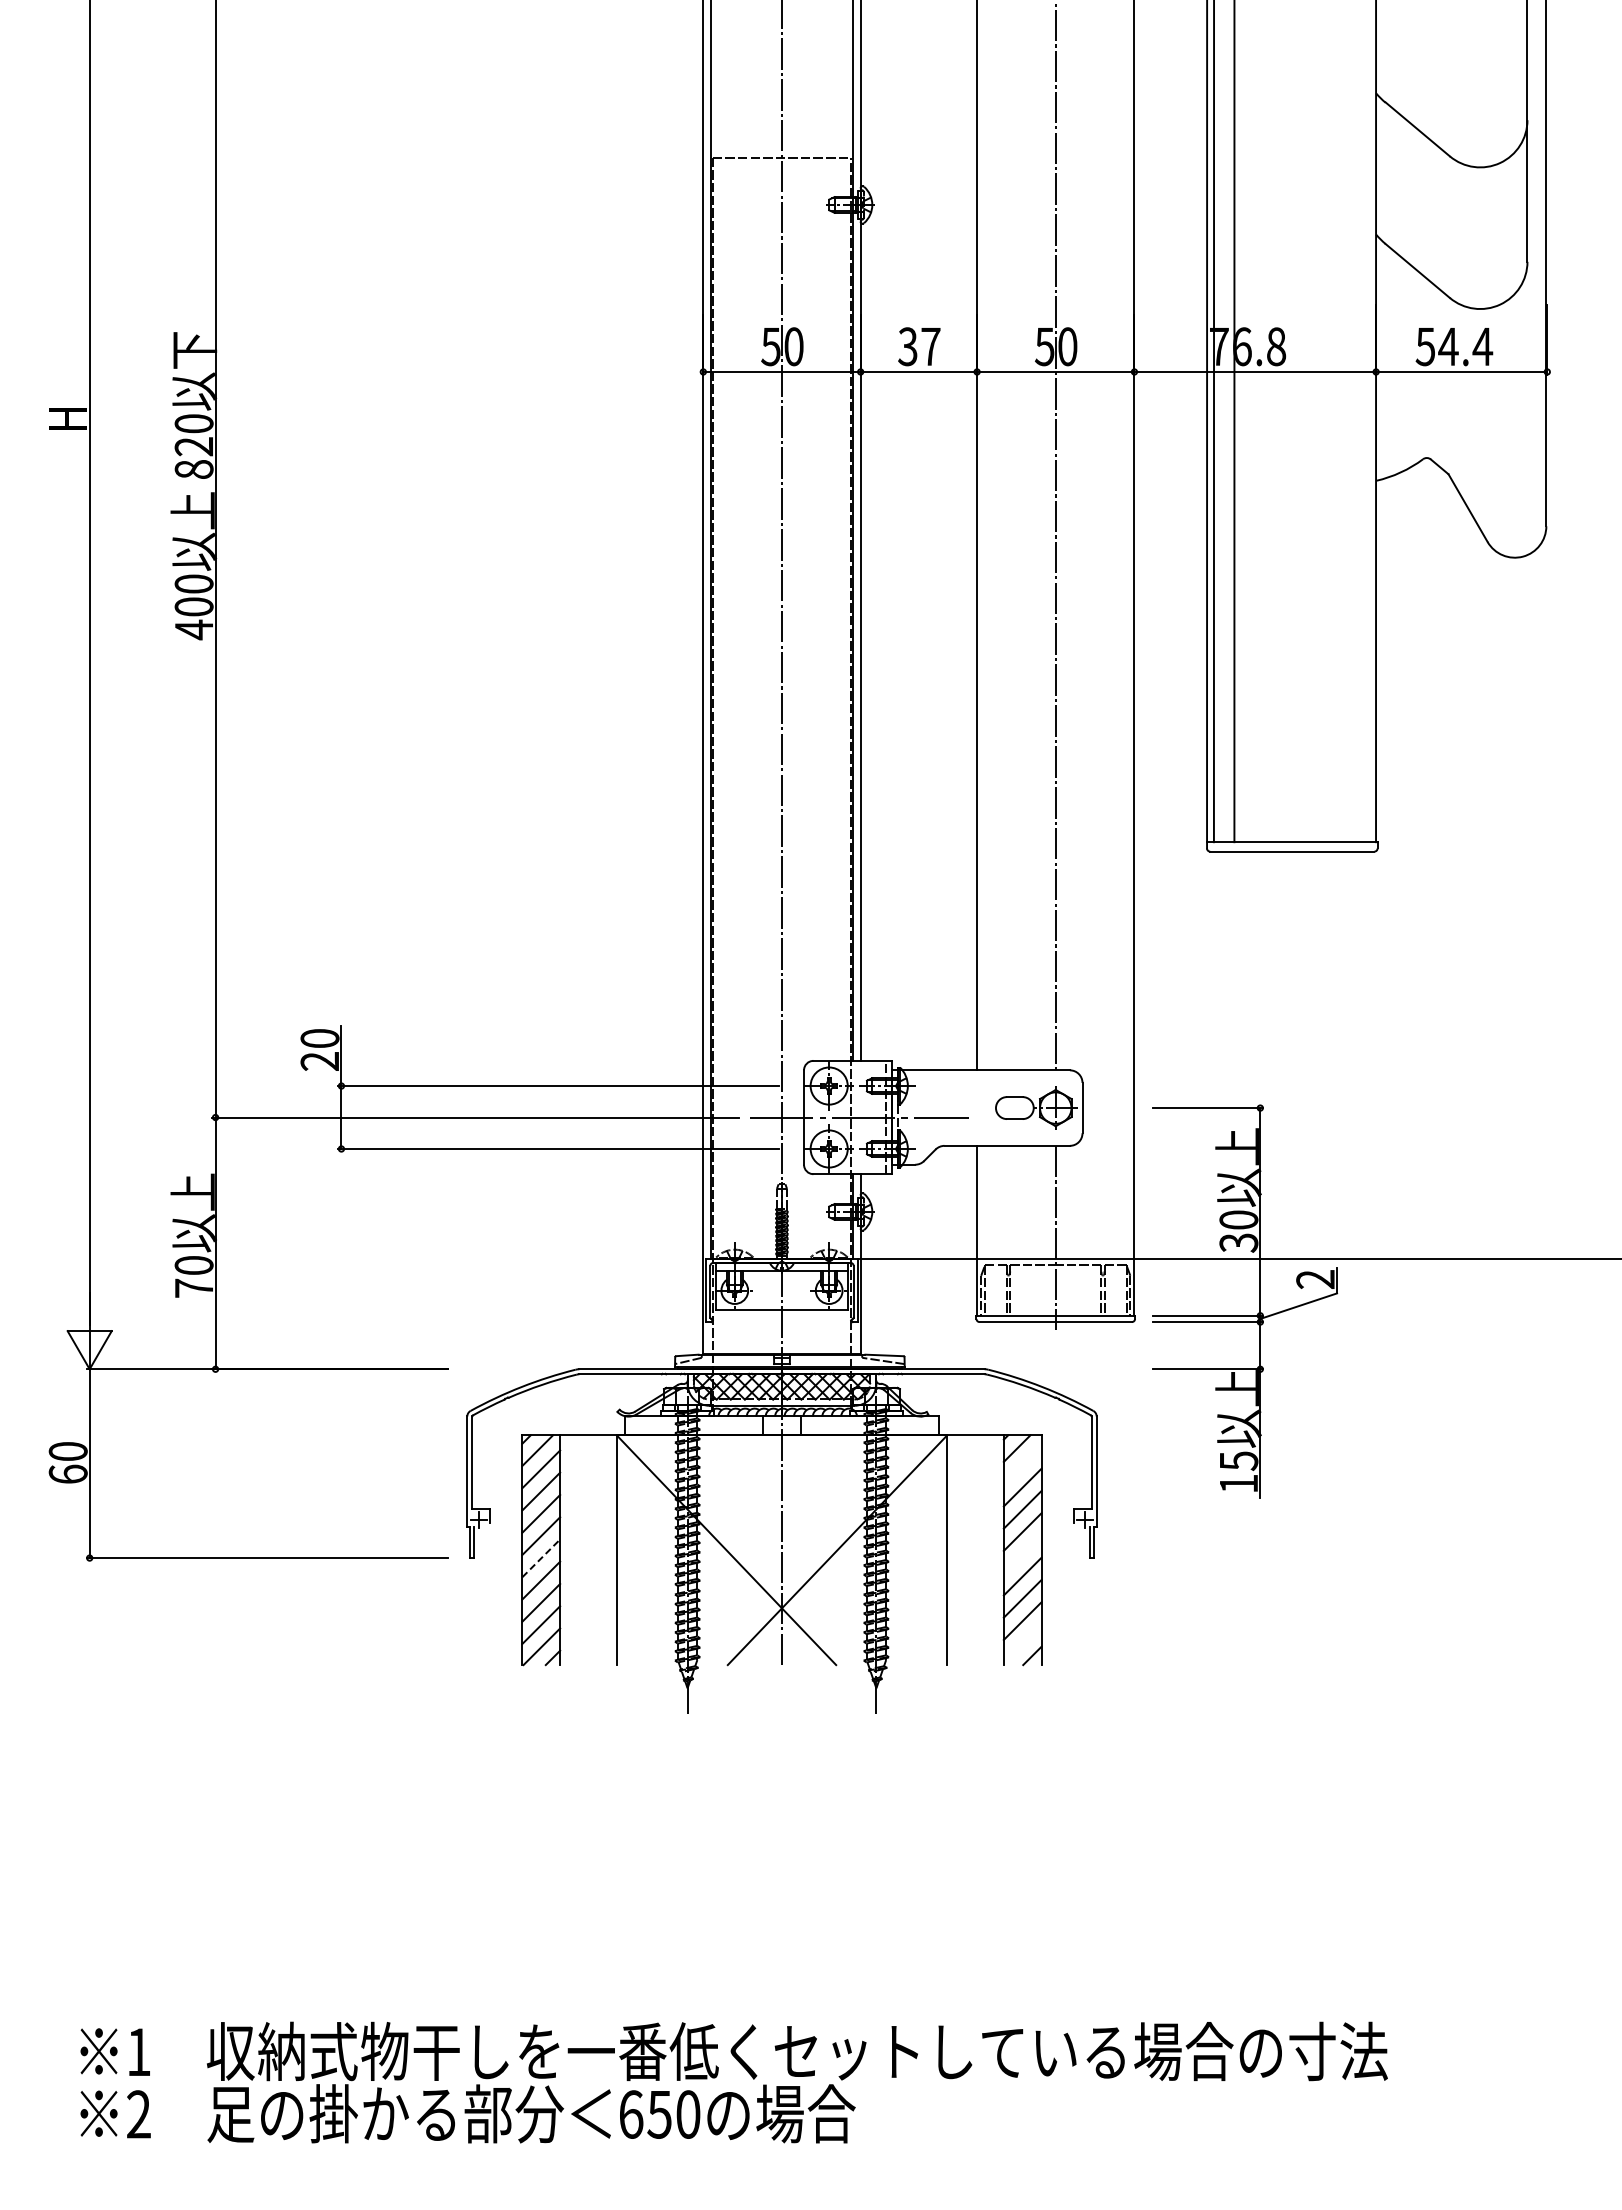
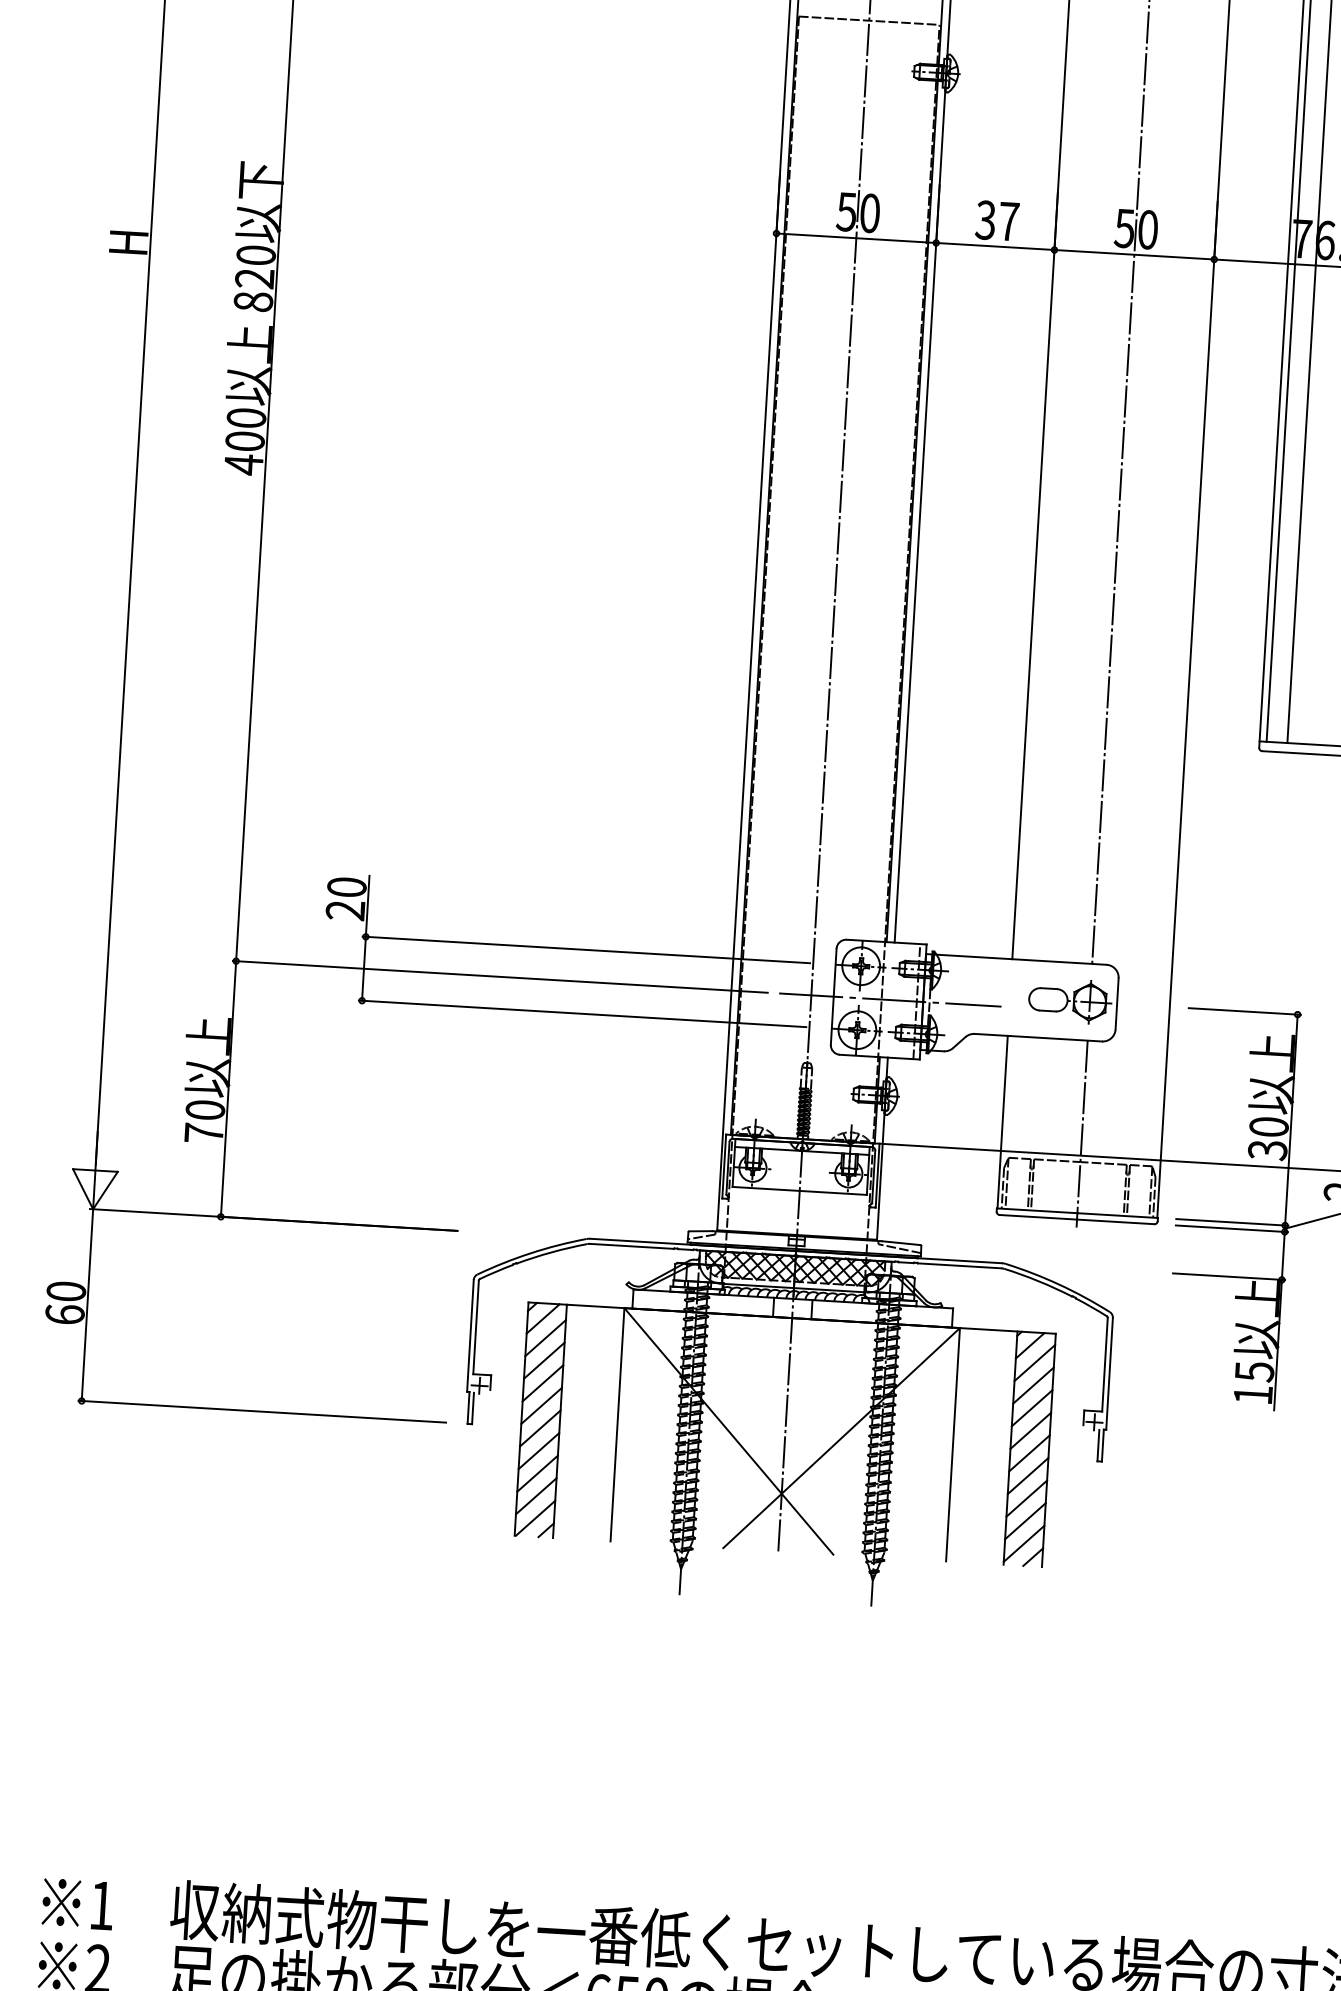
line: (1022, 1465) -> (1034, 1363), added
line: (1022, 1554) -> (1029, 1453), added
line: (541, 1558) -> (540, 1428), dashed -> solid
line: (1022, 1643) -> (1023, 1543), added

